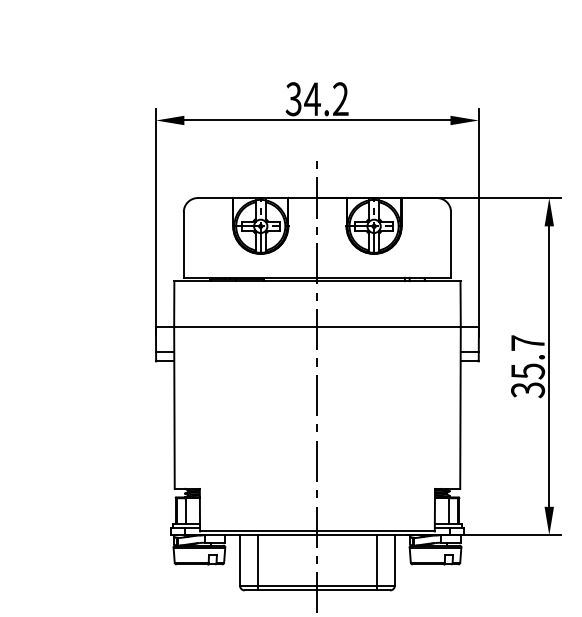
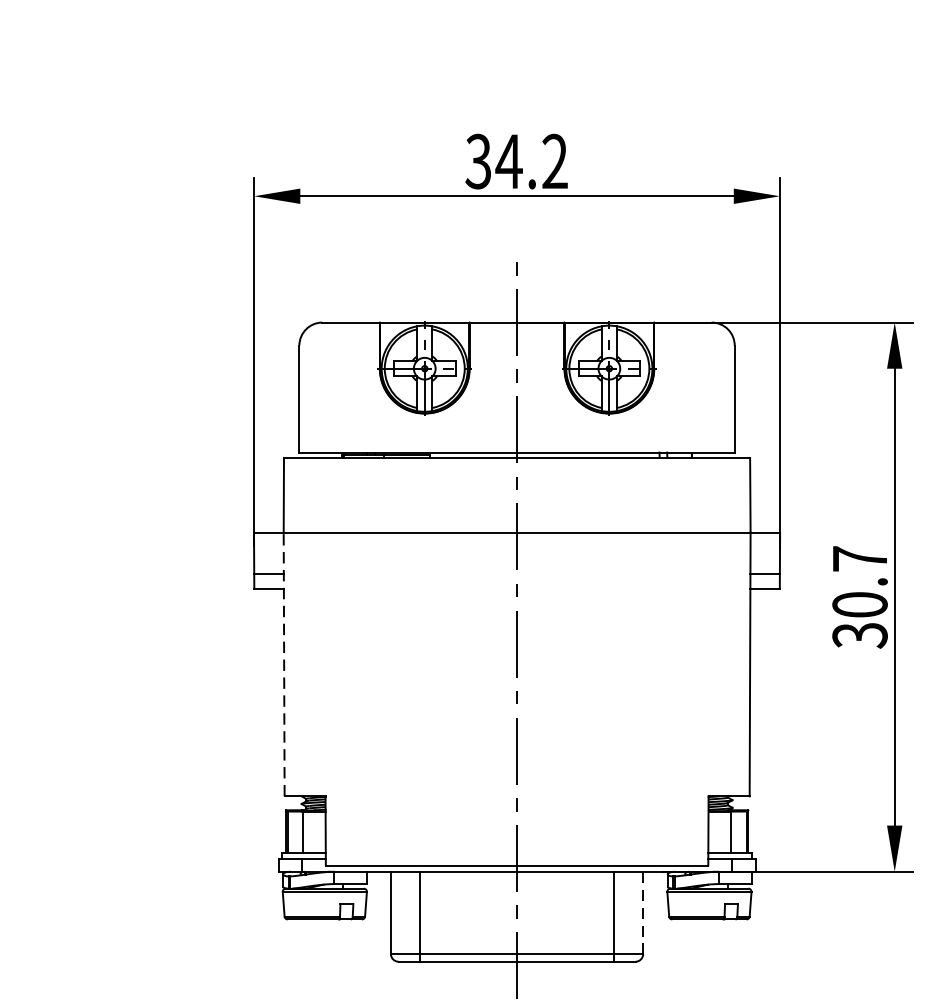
text: (527, 371) -> (859, 605), 35.7 -> 30.7
line: (174, 407) -> (284, 663), solid -> dashed
line: (394, 560) -> (642, 912), solid -> dashed

